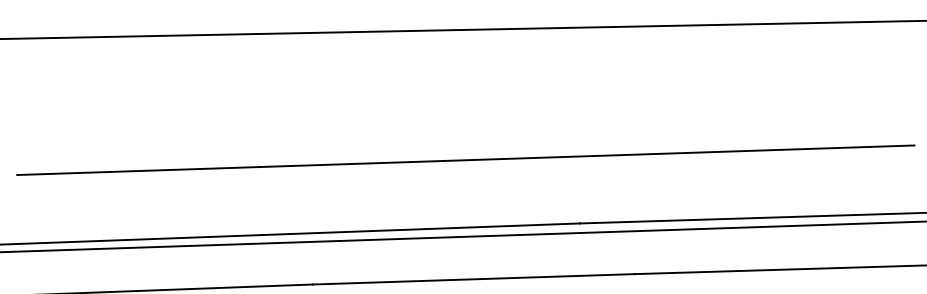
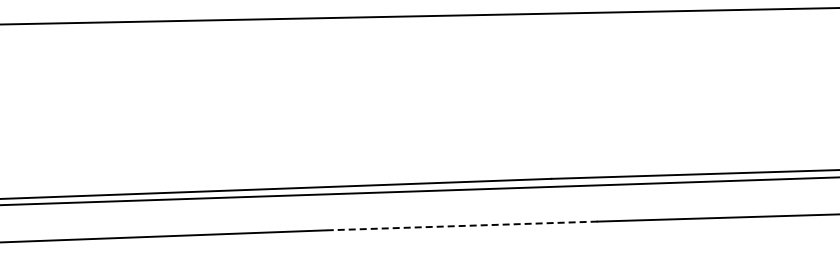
line: (465, 160) -> (454, 125), removed
line: (473, 278) -> (461, 225), solid -> dashed

